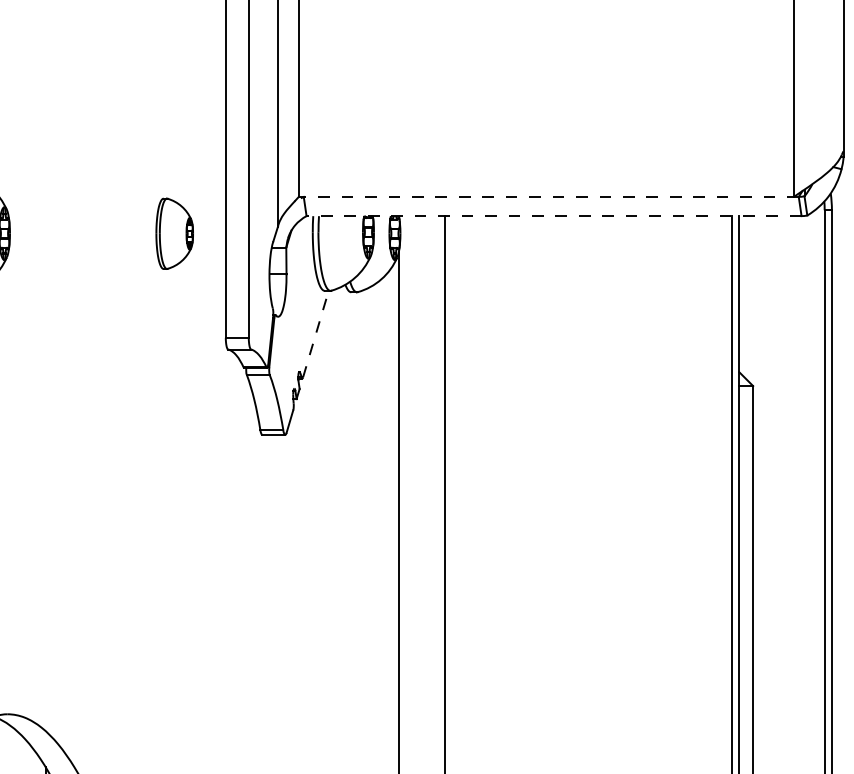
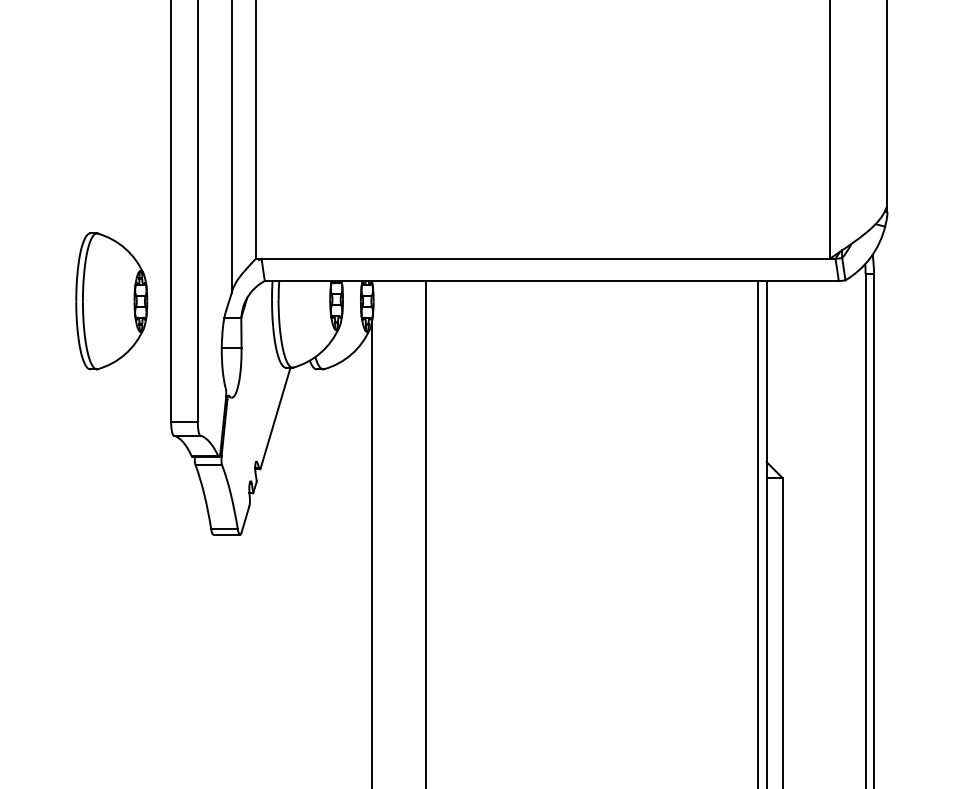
line: (548, 196) -> (545, 258), dashed -> solid
line: (553, 216) -> (551, 281), dashed -> solid
part: (174, 233) -> (111, 301), size x1.67
line: (316, 333) -> (276, 417), dashed -> solid

